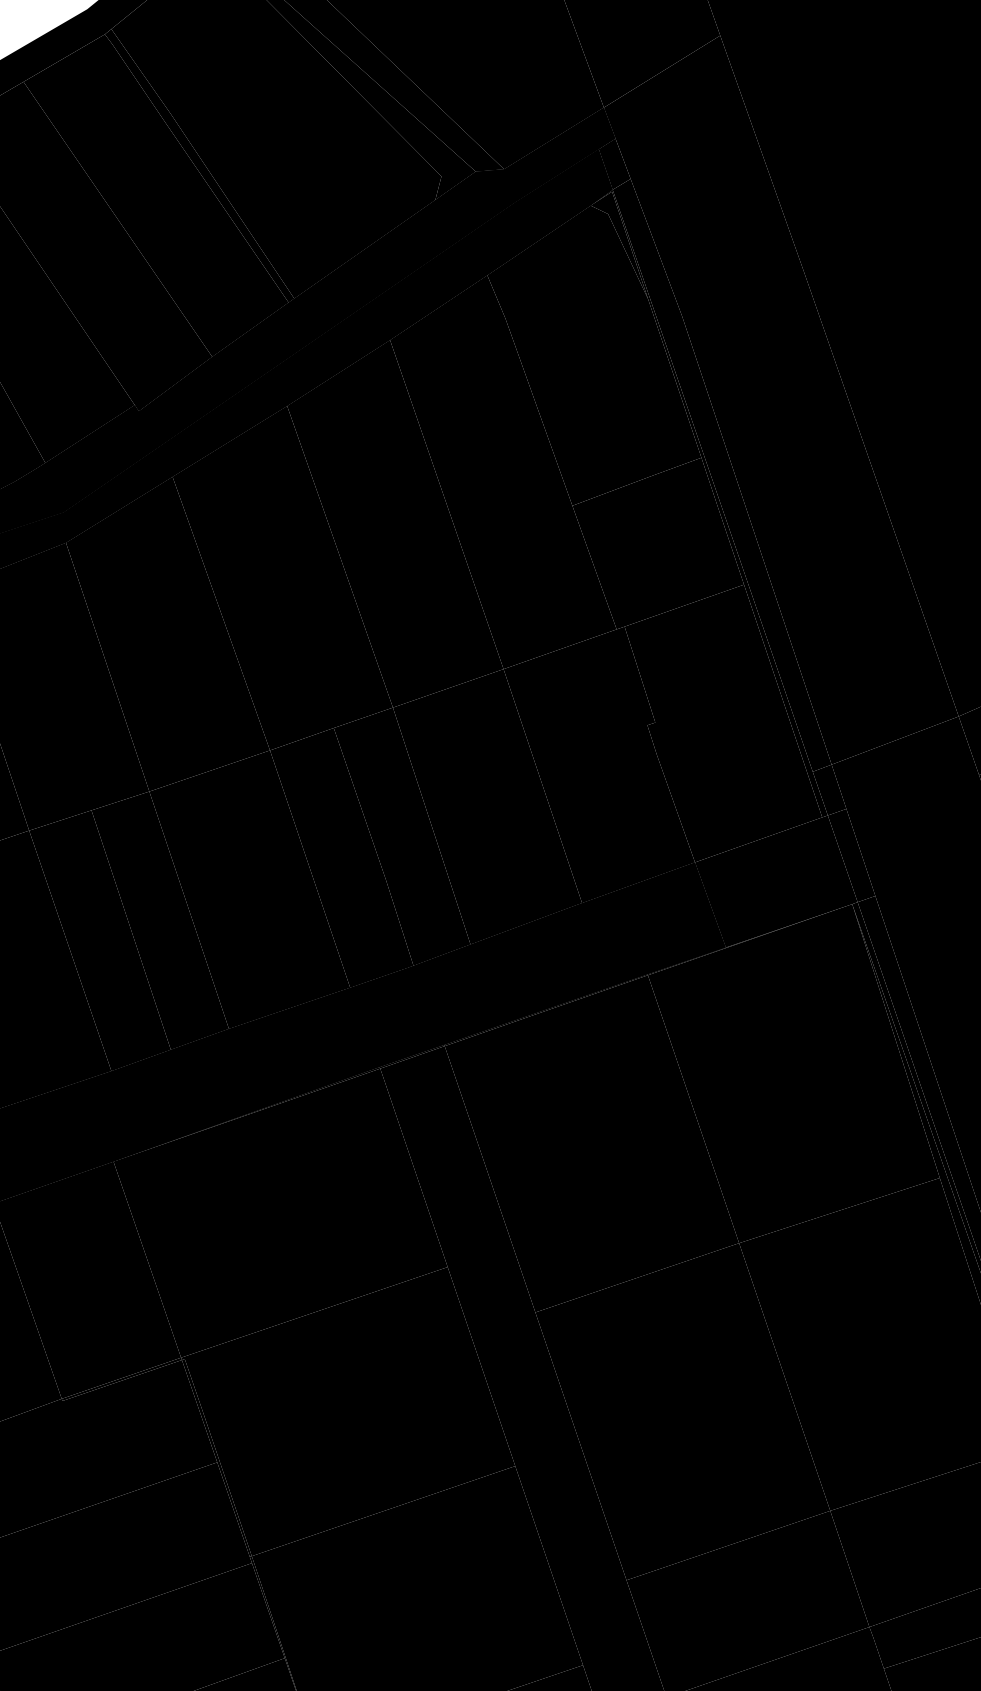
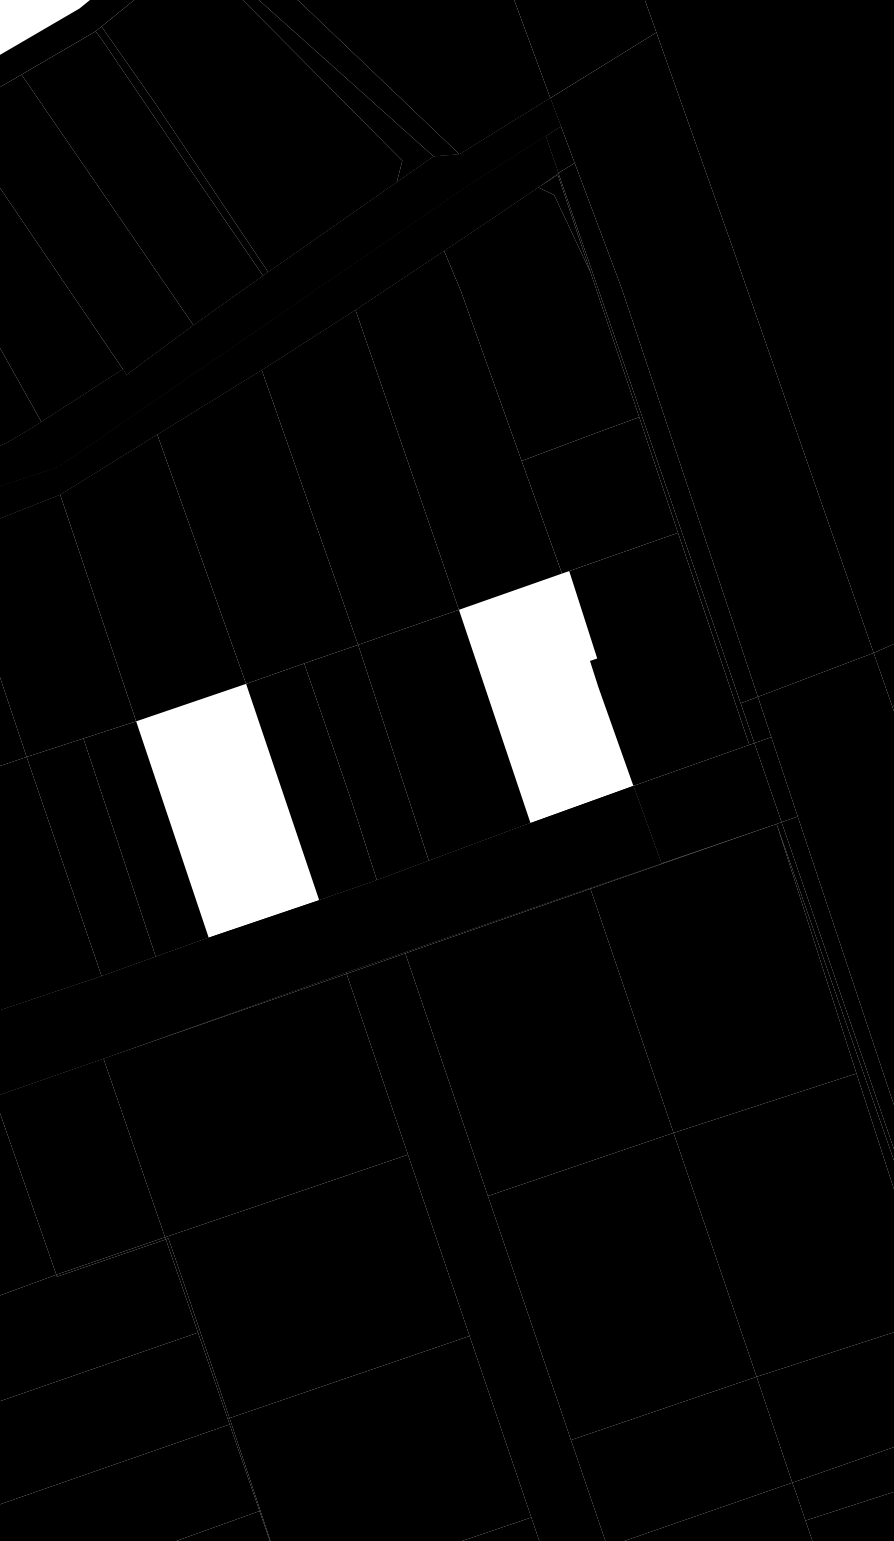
fill: (598, 765) -> (545, 697), removed
fill: (249, 889) -> (227, 810), removed

